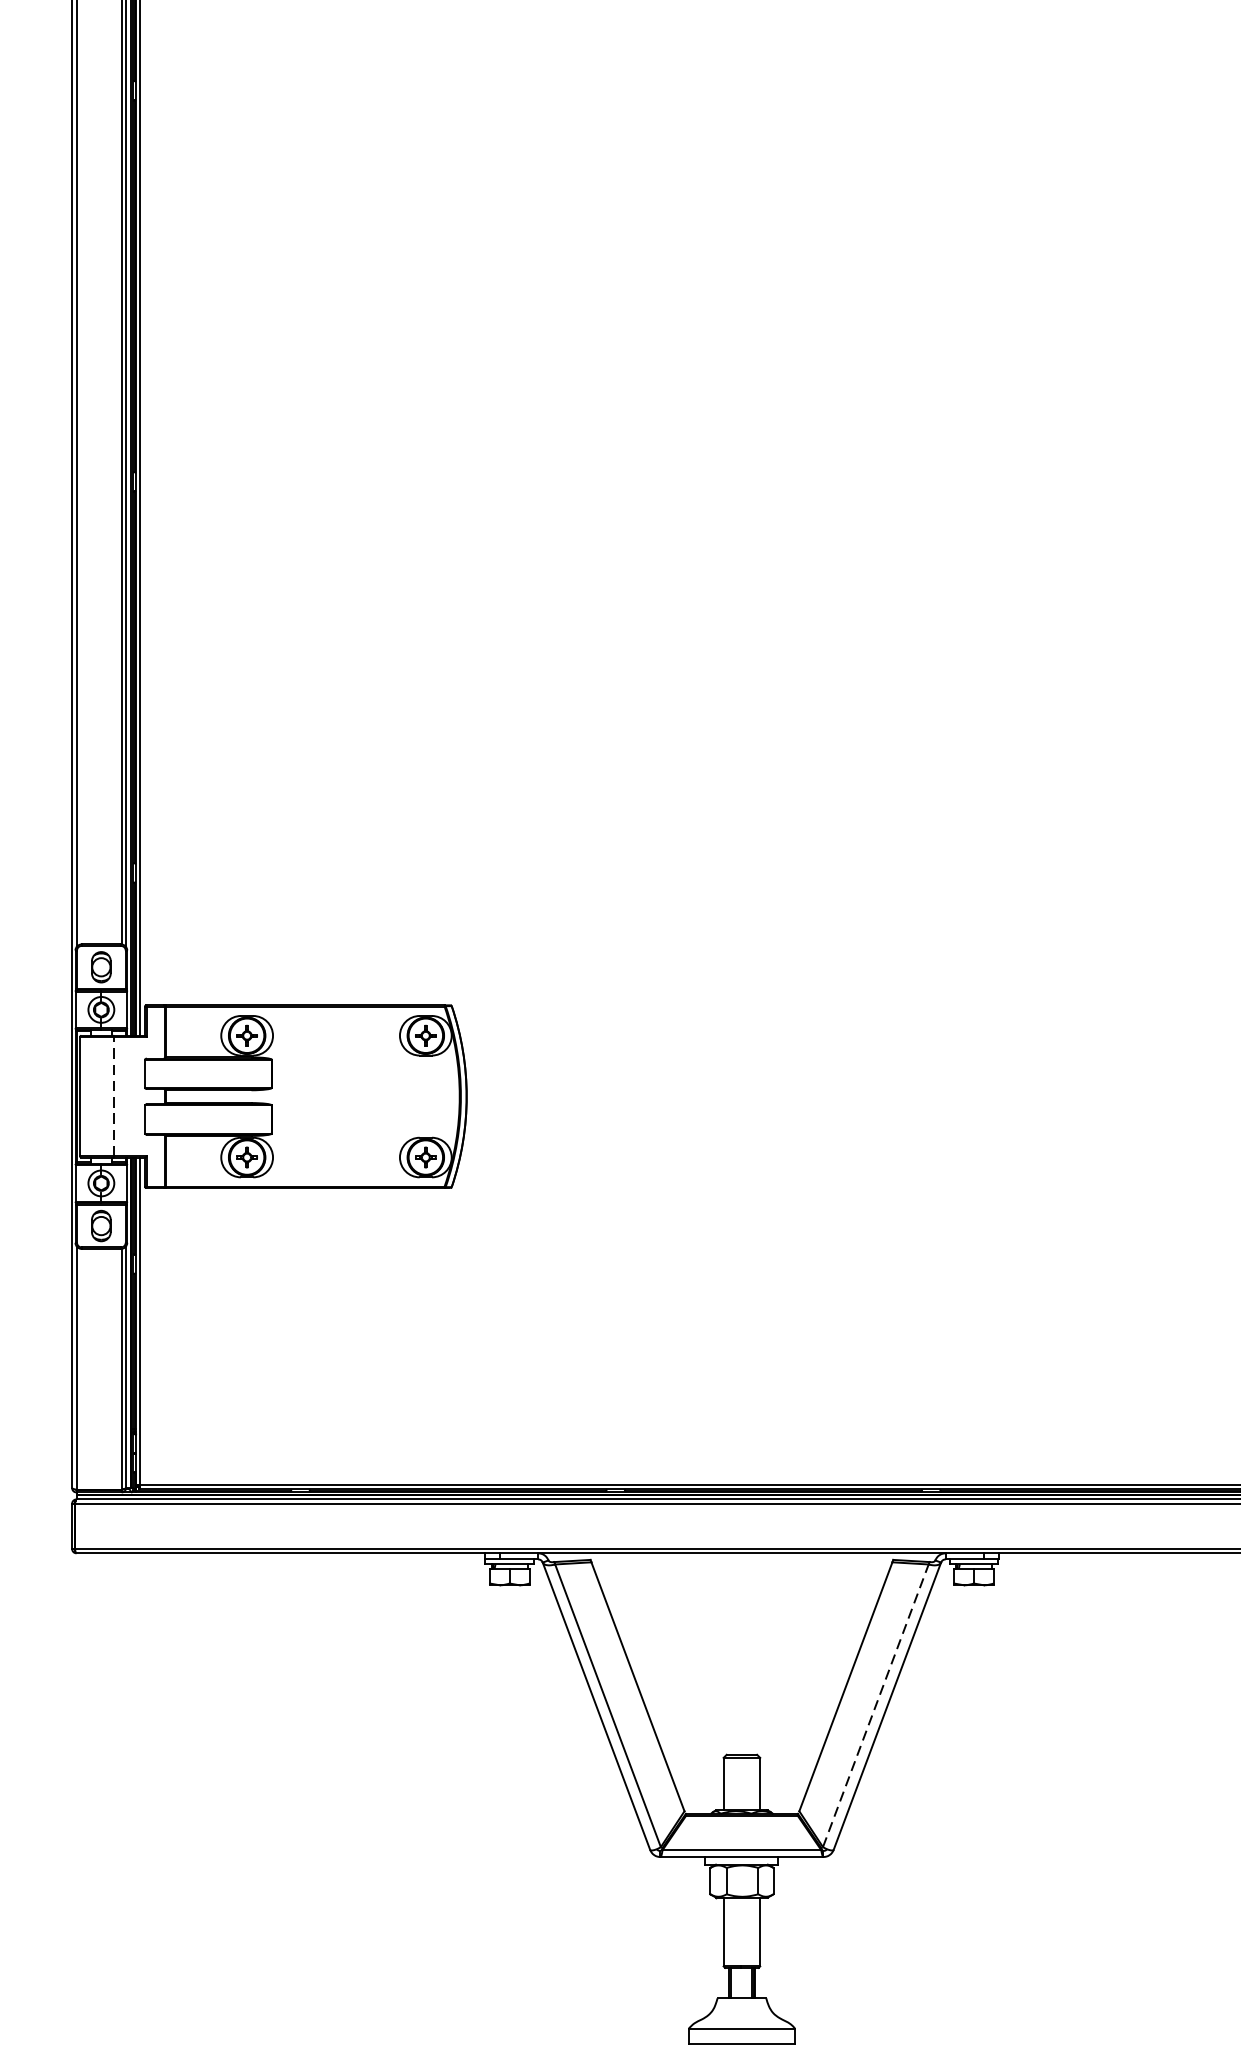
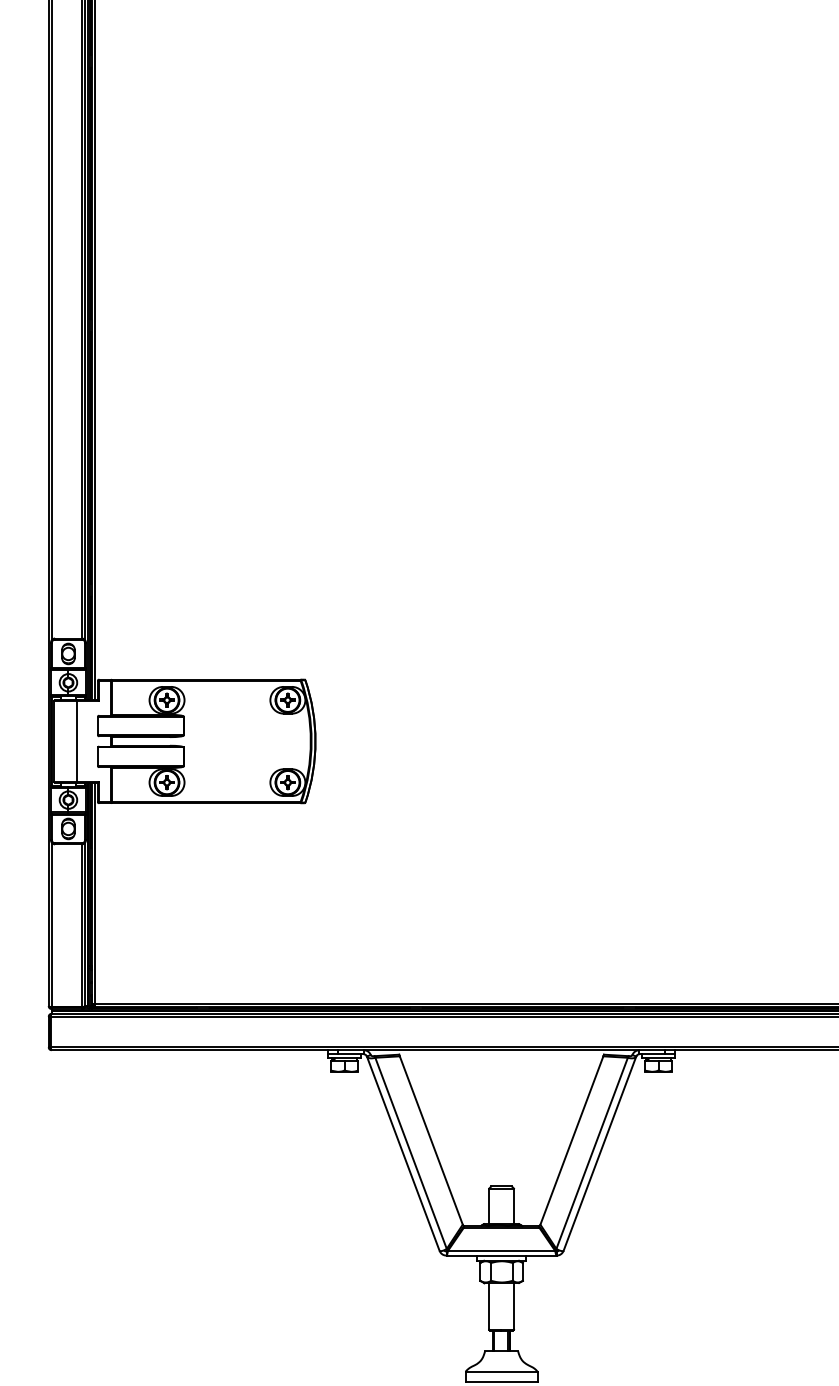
line: (114, 1095) -> (77, 740), dashed -> solid
line: (876, 1704) -> (592, 1152), dashed -> solid

